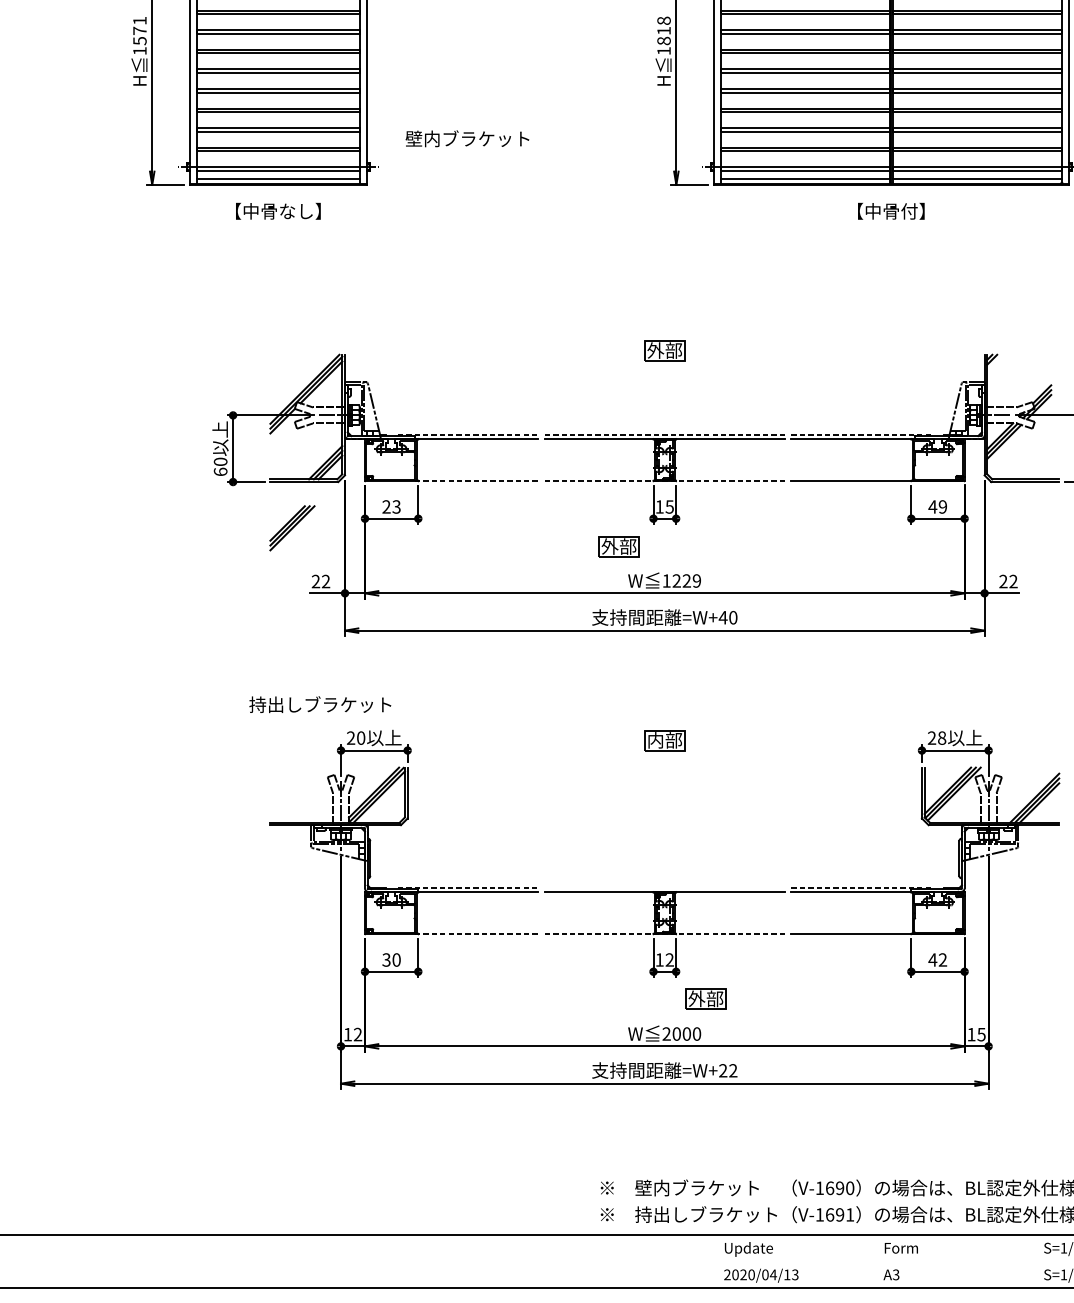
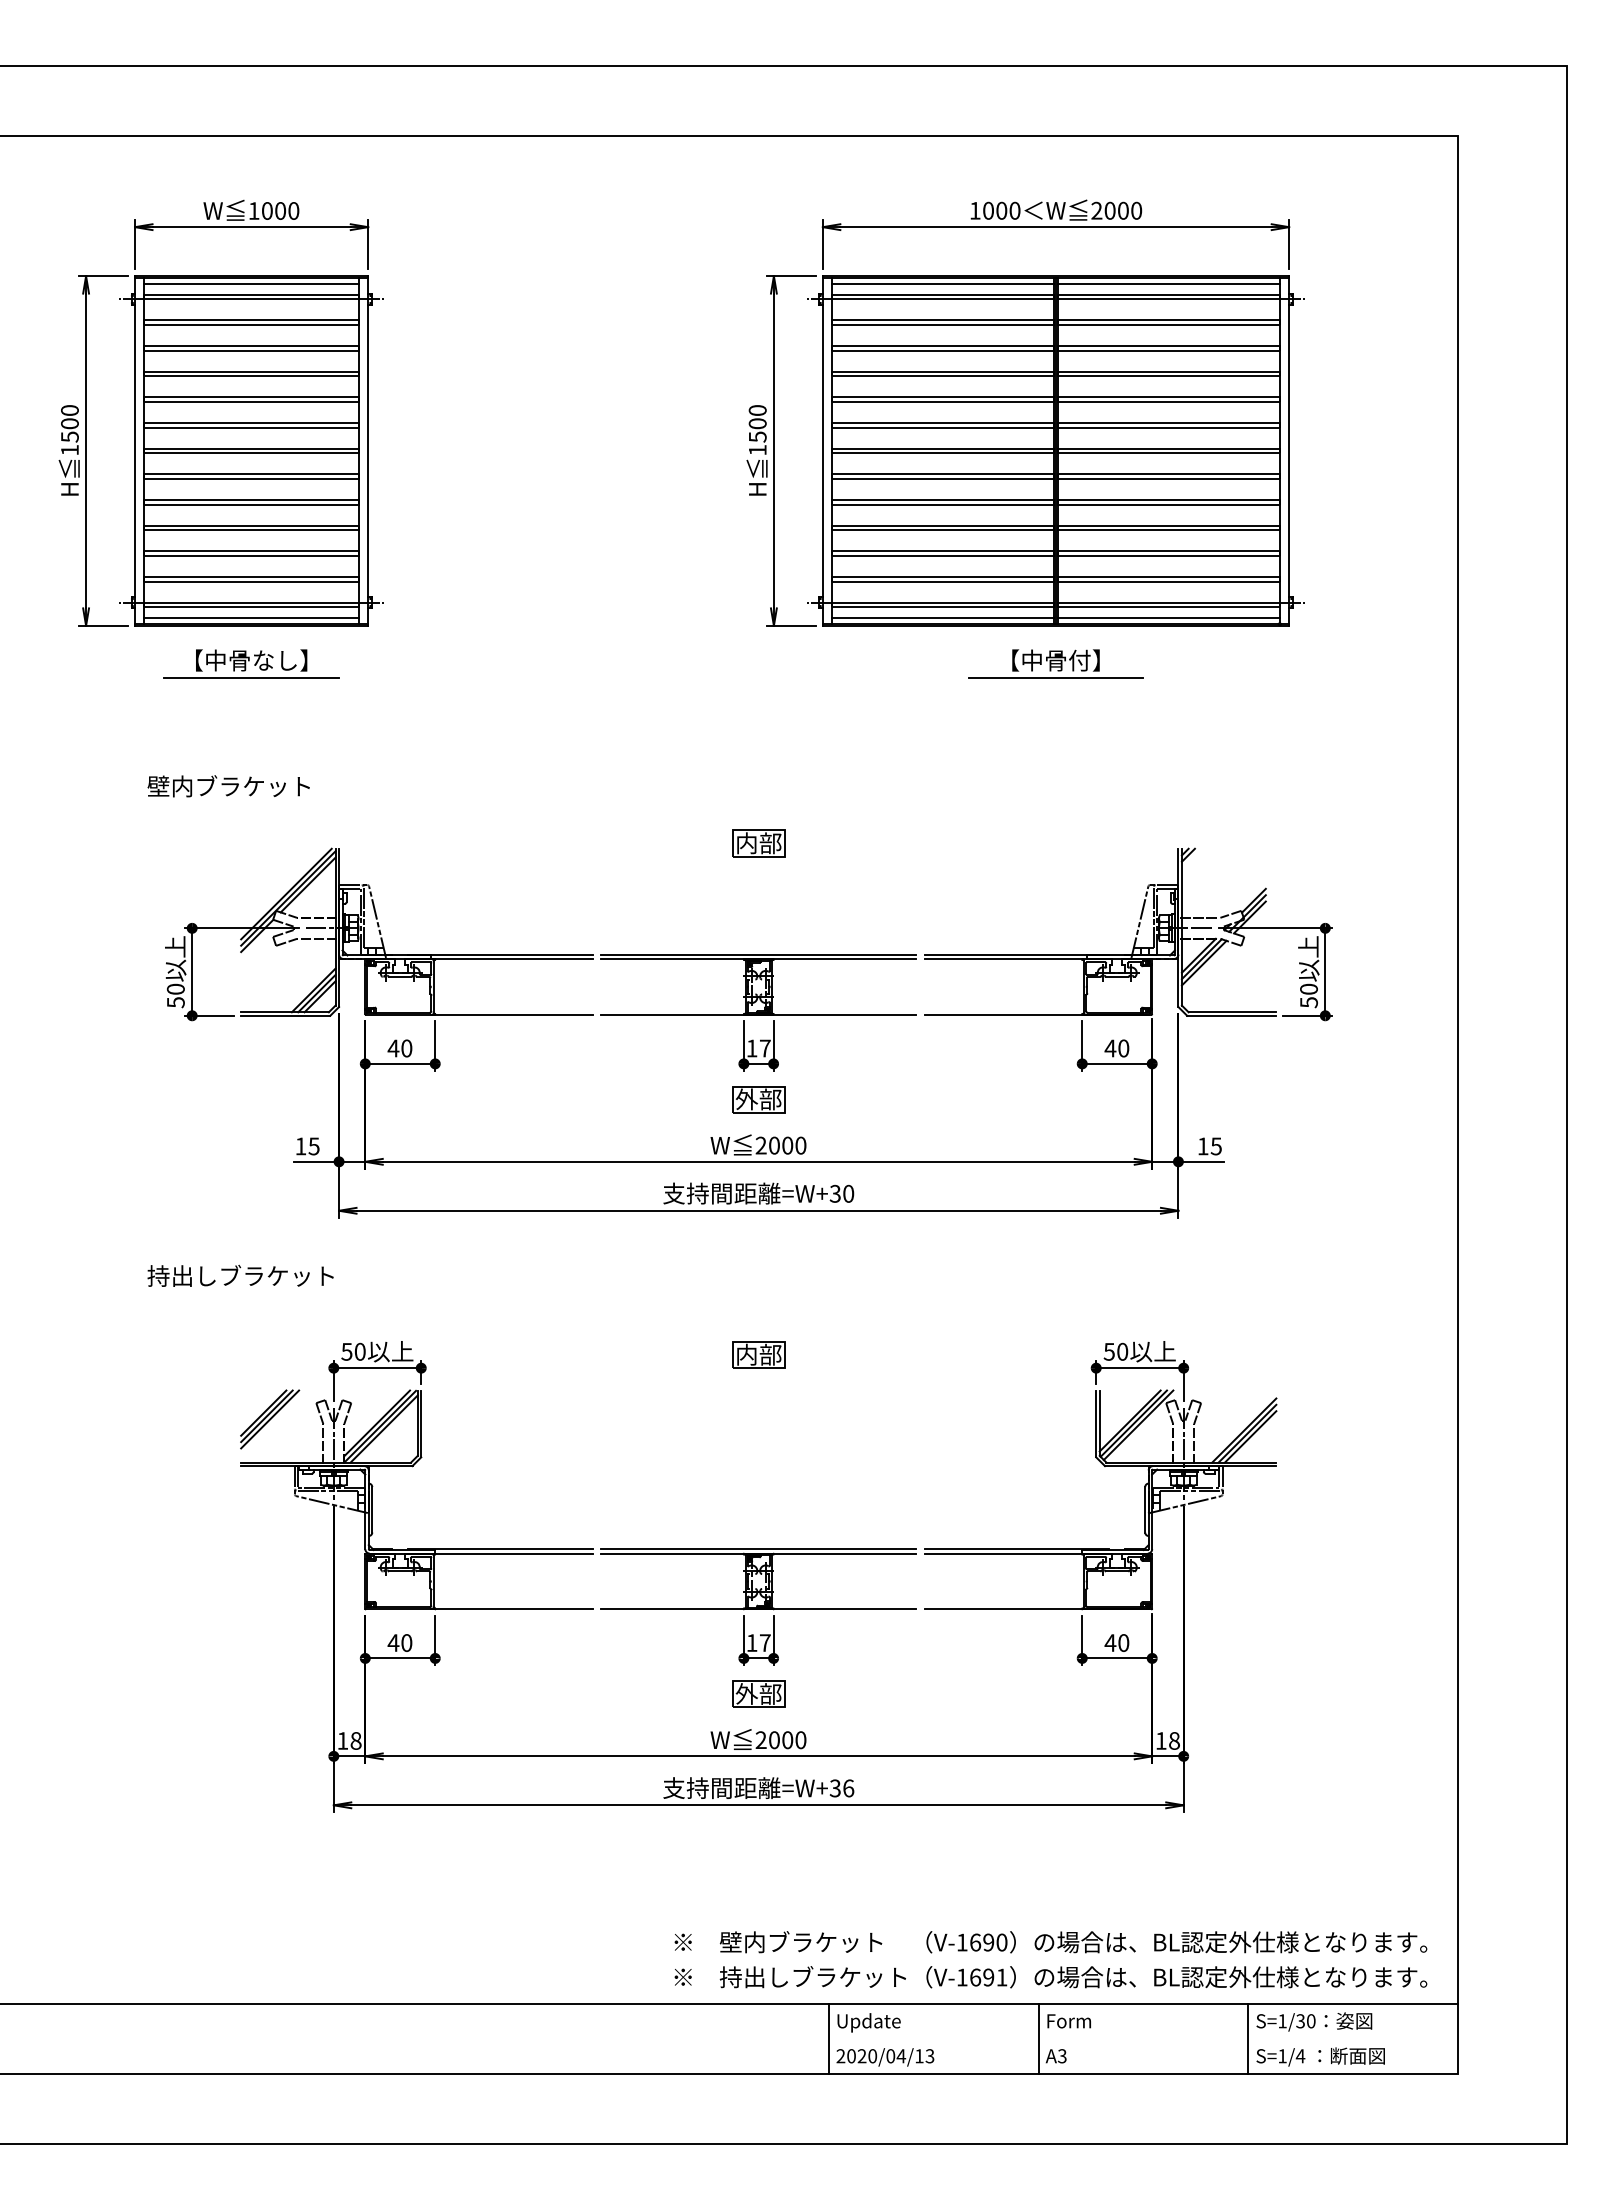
text: (139, 26) -> (69, 417), 1571 -> 1500
text: (663, 30) -> (757, 423), 1818 -> 1500
text: (467, 138) -> (228, 786), moved
line: (278, 225) -> (251, 678), added
line: (890, 225) -> (1055, 678), added
text: (655, 350) -> (746, 843), 外部 -> 内部
line: (468, 435) -> (500, 954), dashed -> solid
line: (665, 435) -> (759, 954), dashed -> solid
line: (861, 435) -> (1017, 954), dashed -> solid
text: (220, 471) -> (175, 1002), 60 -> 50
line: (476, 481) -> (511, 1014), dashed -> solid
line: (665, 481) -> (759, 1014), dashed -> solid
text: (391, 506) -> (399, 1048), 23 -> 40
text: (669, 506) -> (764, 1048), 15 -> 17
text: (942, 506) -> (1123, 1048), 49 -> 40
part: (292, 528) -> (270, 1419), moved
part: (618, 546) -> (758, 1099), moved
text: (681, 580) -> (780, 1145), 1229 -> 2000
text: (320, 581) -> (307, 1146), 22 -> 15
text: (1008, 581) -> (1209, 1146), 22 -> 15
text: (723, 617) -> (835, 1193), =W+40 -> =W+30
text: (320, 704) -> (240, 1275), moved
text: (350, 737) -> (346, 1351), 20 -> 50
text: (936, 737) -> (1115, 1351), 28 -> 50
line: (468, 888) -> (500, 1549), dashed -> solid
line: (664, 888) -> (758, 1549), added
line: (861, 888) -> (1017, 1549), dashed -> solid
line: (476, 934) -> (511, 1609), dashed -> solid
line: (665, 934) -> (759, 1609), dashed -> solid
text: (669, 959) -> (764, 1642), 12 -> 17
text: (942, 959) -> (1123, 1642), 42 -> 40
text: (386, 960) -> (393, 1643), 30 -> 40
part: (705, 998) -> (758, 1693), moved
text: (357, 1034) -> (355, 1740), 12 -> 18
text: (980, 1034) -> (1173, 1740), 15 -> 18
text: (727, 1070) -> (841, 1788), =W+22 -> =W+36
line: (717, 1261) -> (828, 2038), added
line: (877, 1261) -> (1038, 2038), added
line: (1038, 1261) -> (1248, 2038), added

